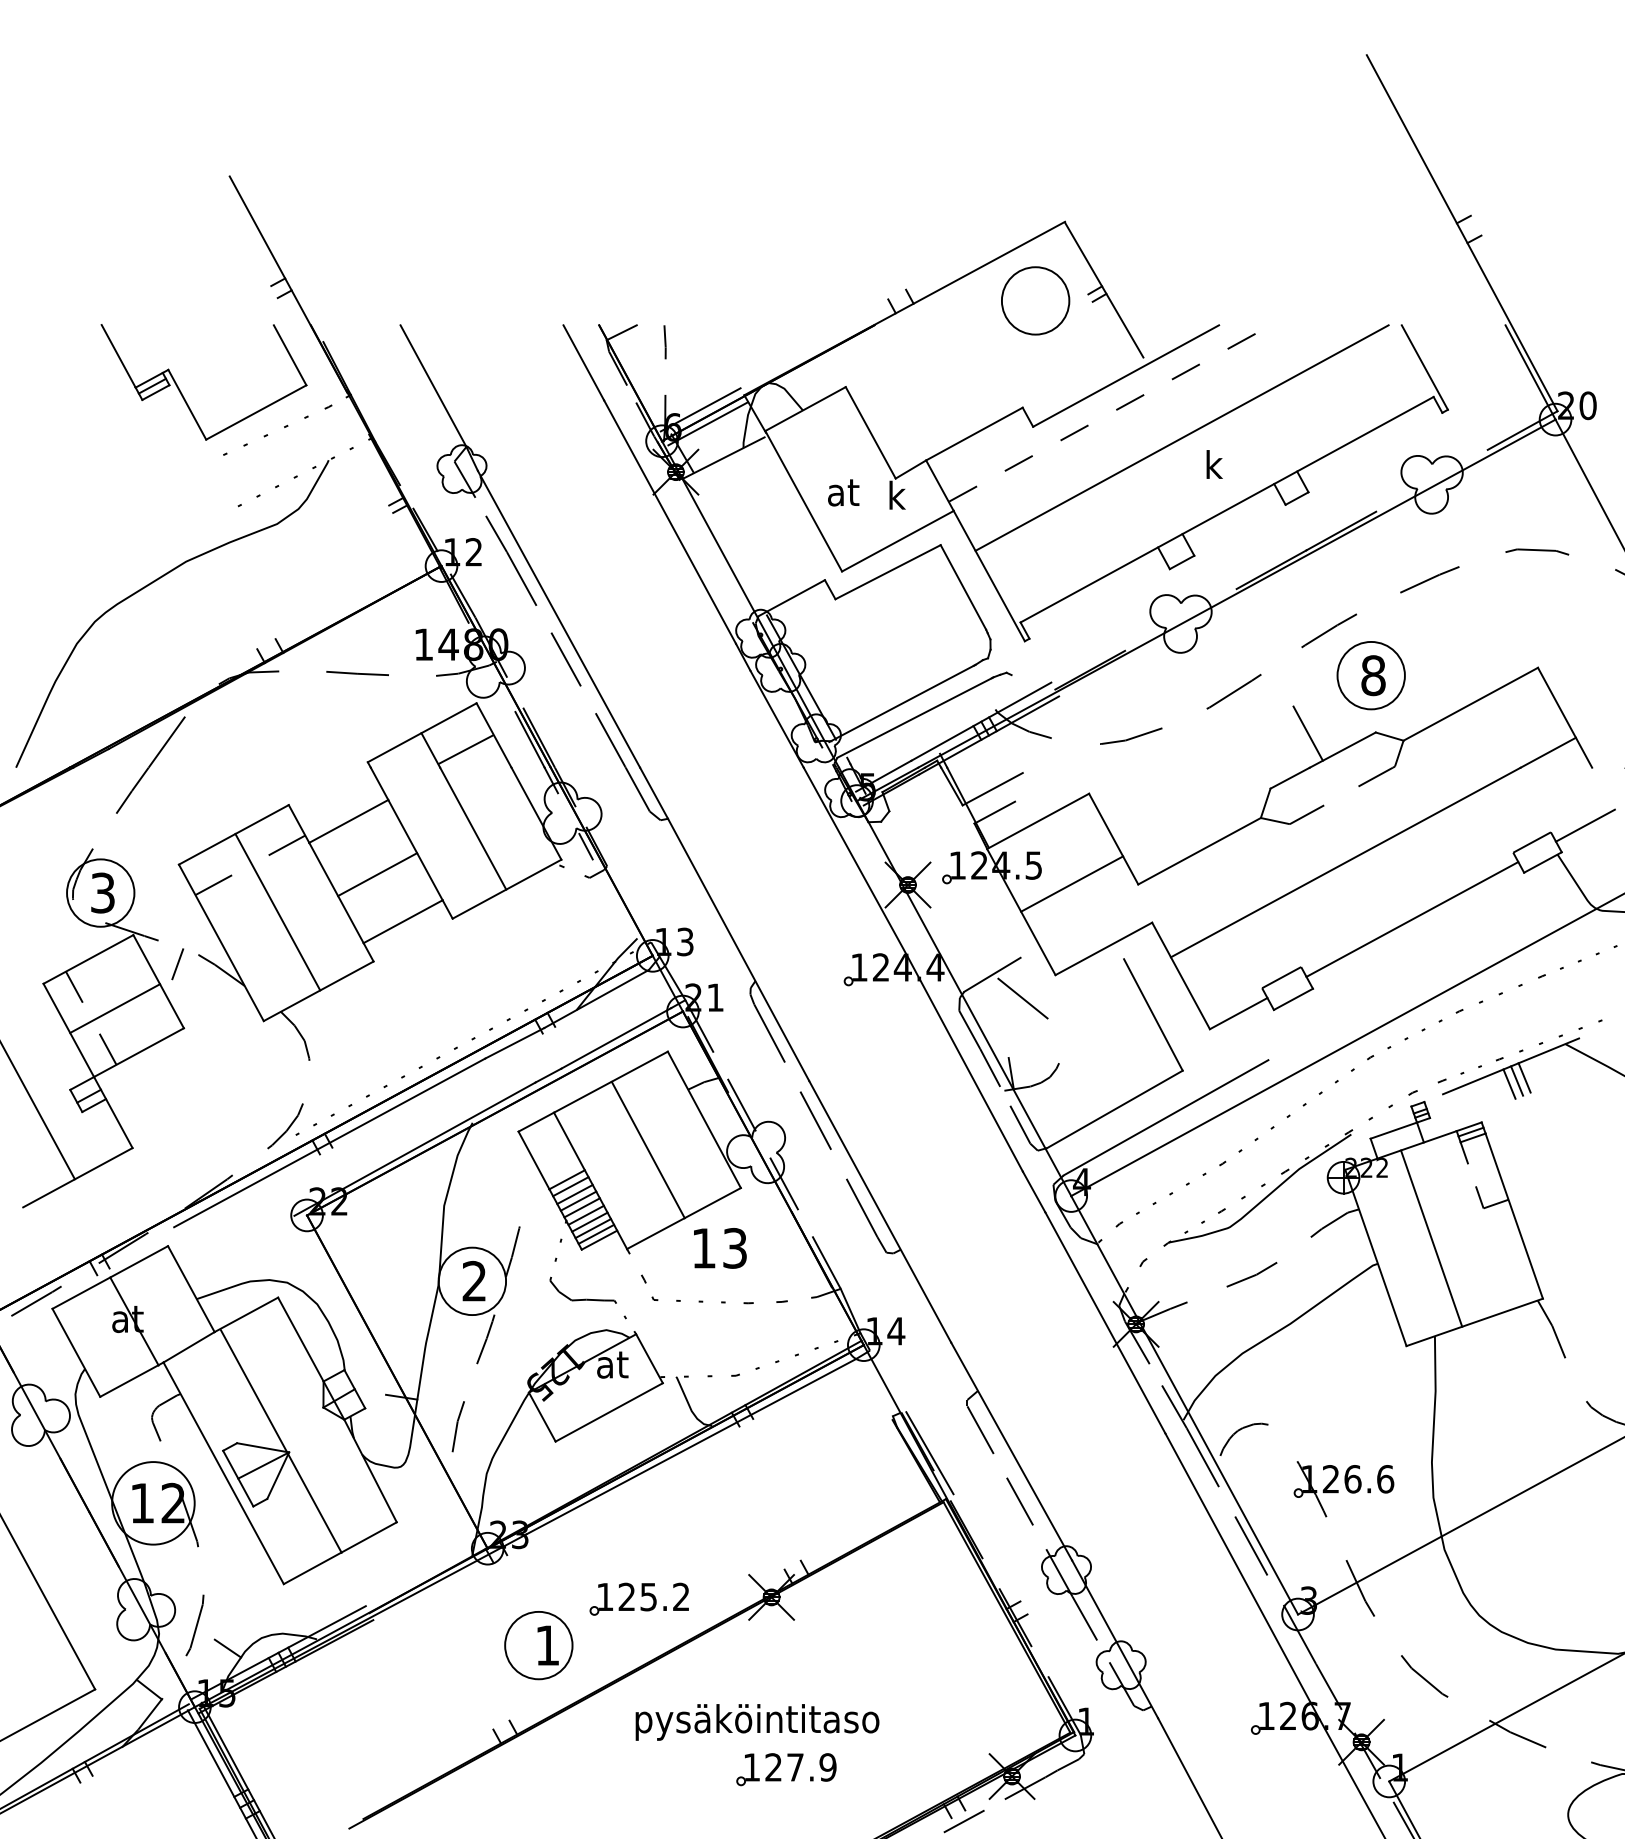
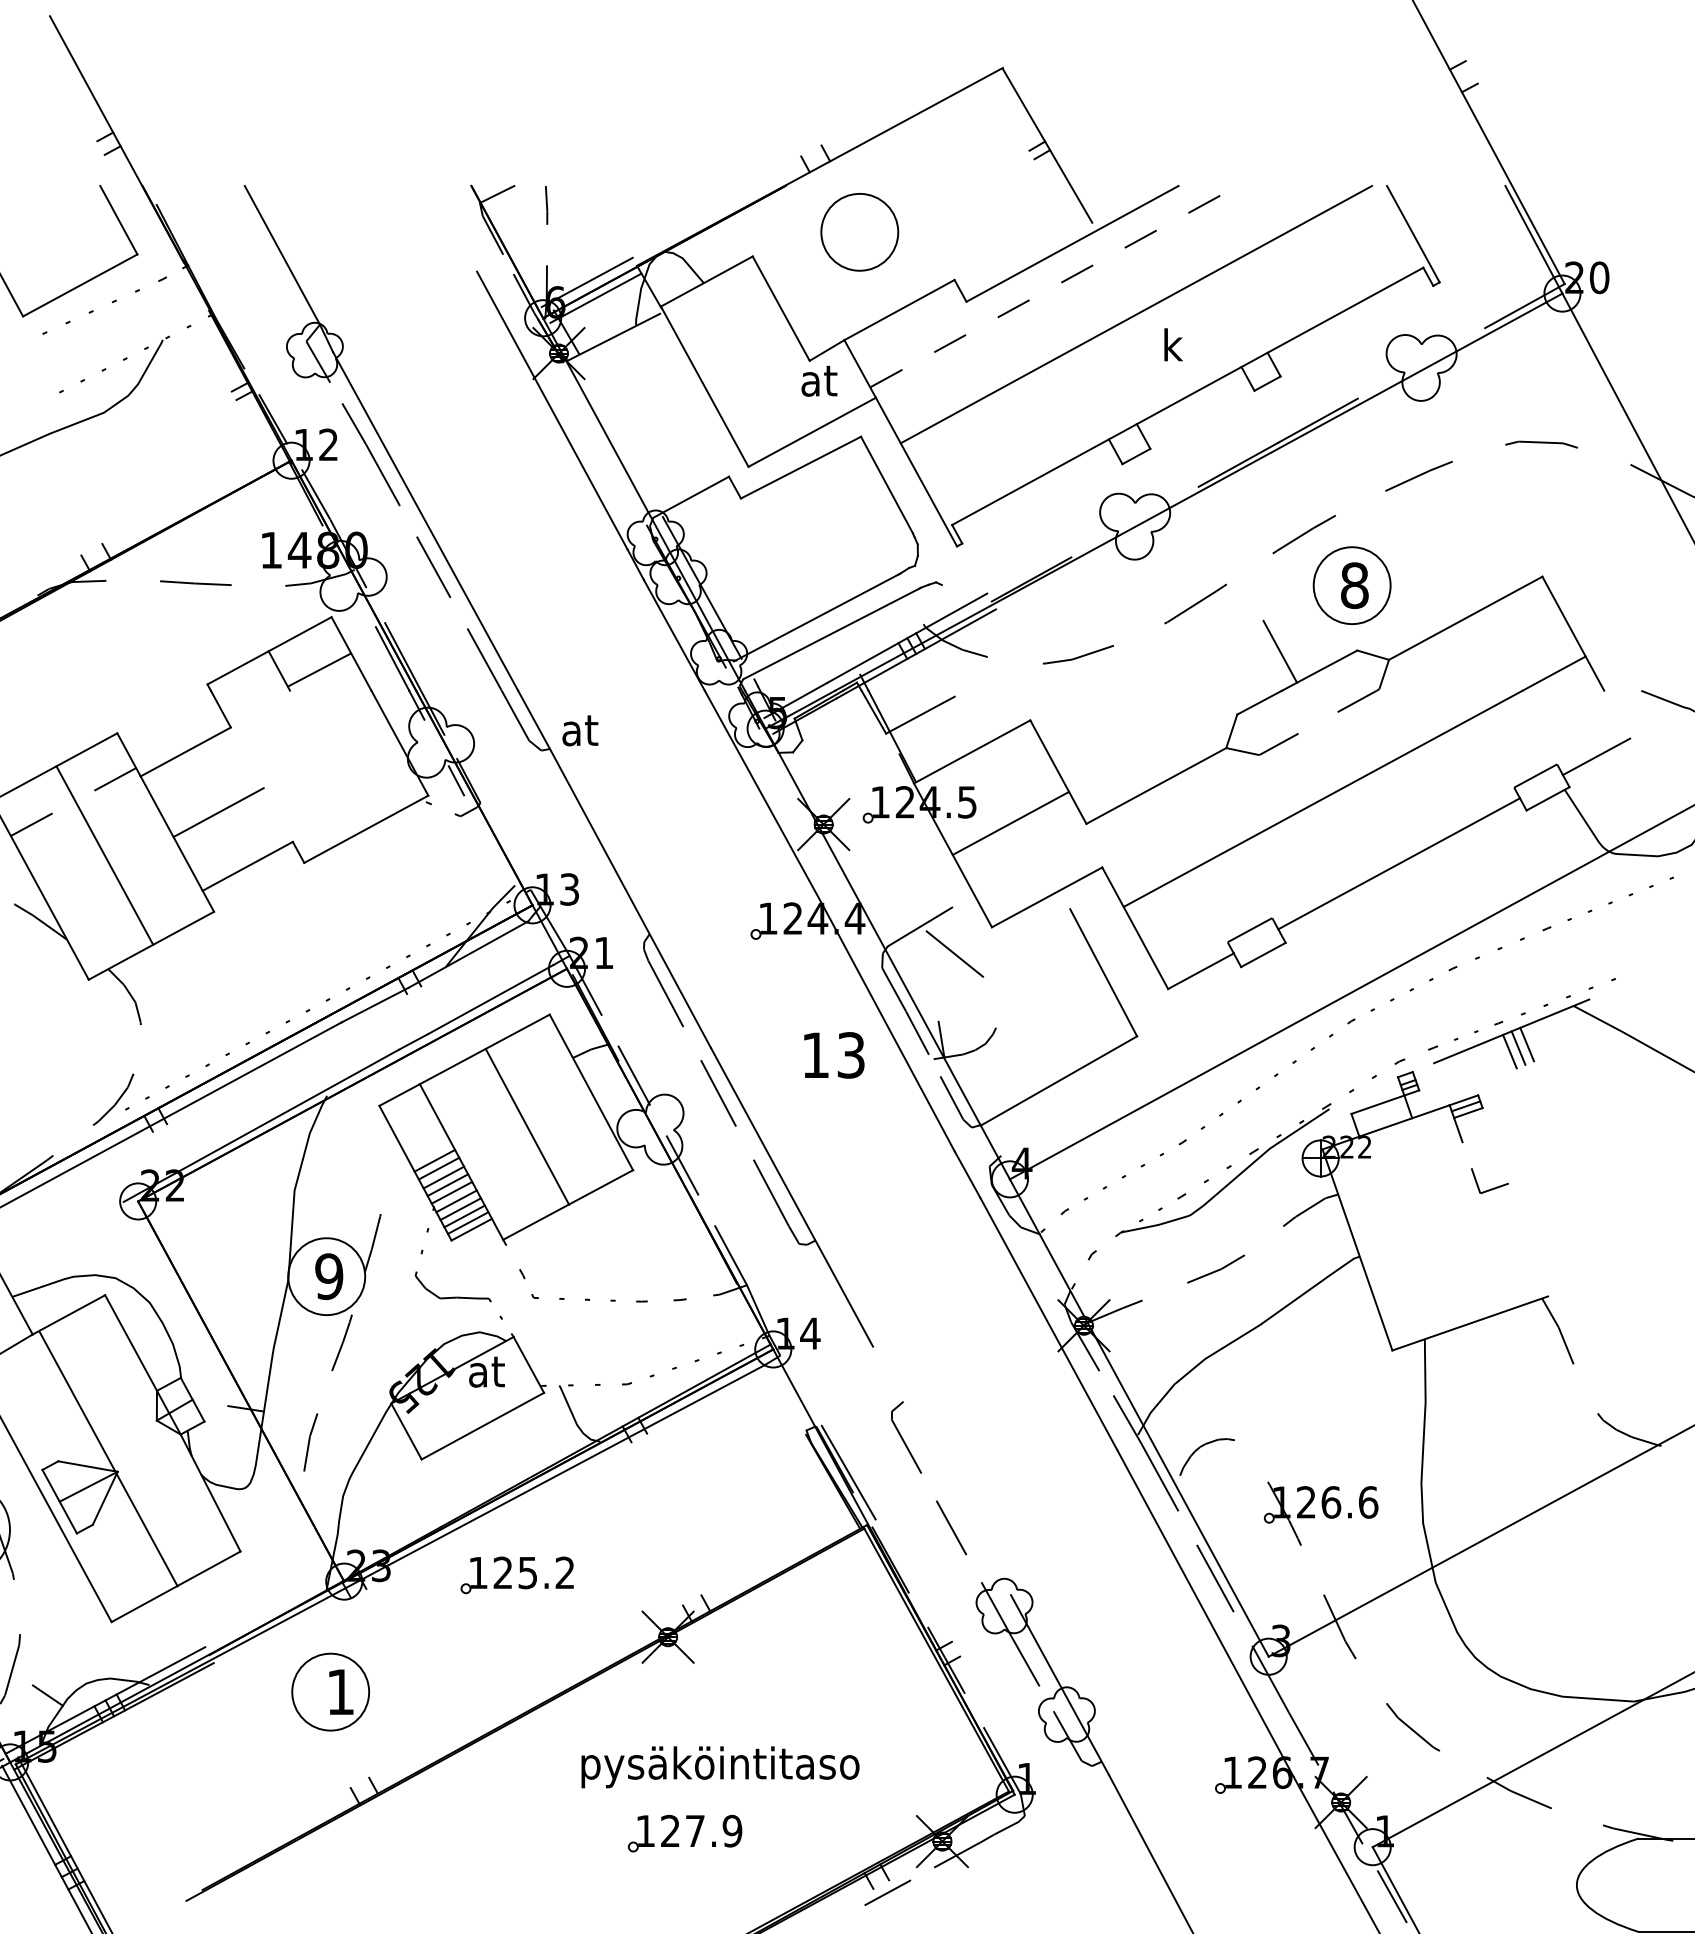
part: (1035, 300) -> (859, 231), moved
line: (583, 362) -> (453, 228), removed
text: (843, 492) -> (580, 730), moved
text: (903, 495) -> (818, 380), k -> at
line: (994, 812) -> (922, 741), removed
line: (473, 828) -> (328, 760), removed
line: (415, 850) -> (261, 785), removed
line: (1165, 1117) -> (1117, 1089), removed
line: (1513, 1215) -> (1514, 1201), removed
line: (1431, 1238) -> (1420, 1227), removed
text: (720, 1248) -> (834, 1055), moved
text: (474, 1281) -> (329, 1276), 2 -> 9
line: (1011, 1451) -> (941, 1470), removed
part: (638, 1598) -> (516, 1574), moved
part: (538, 1645) -> (330, 1692), moved
text: (757, 1722) -> (720, 1767), moved

